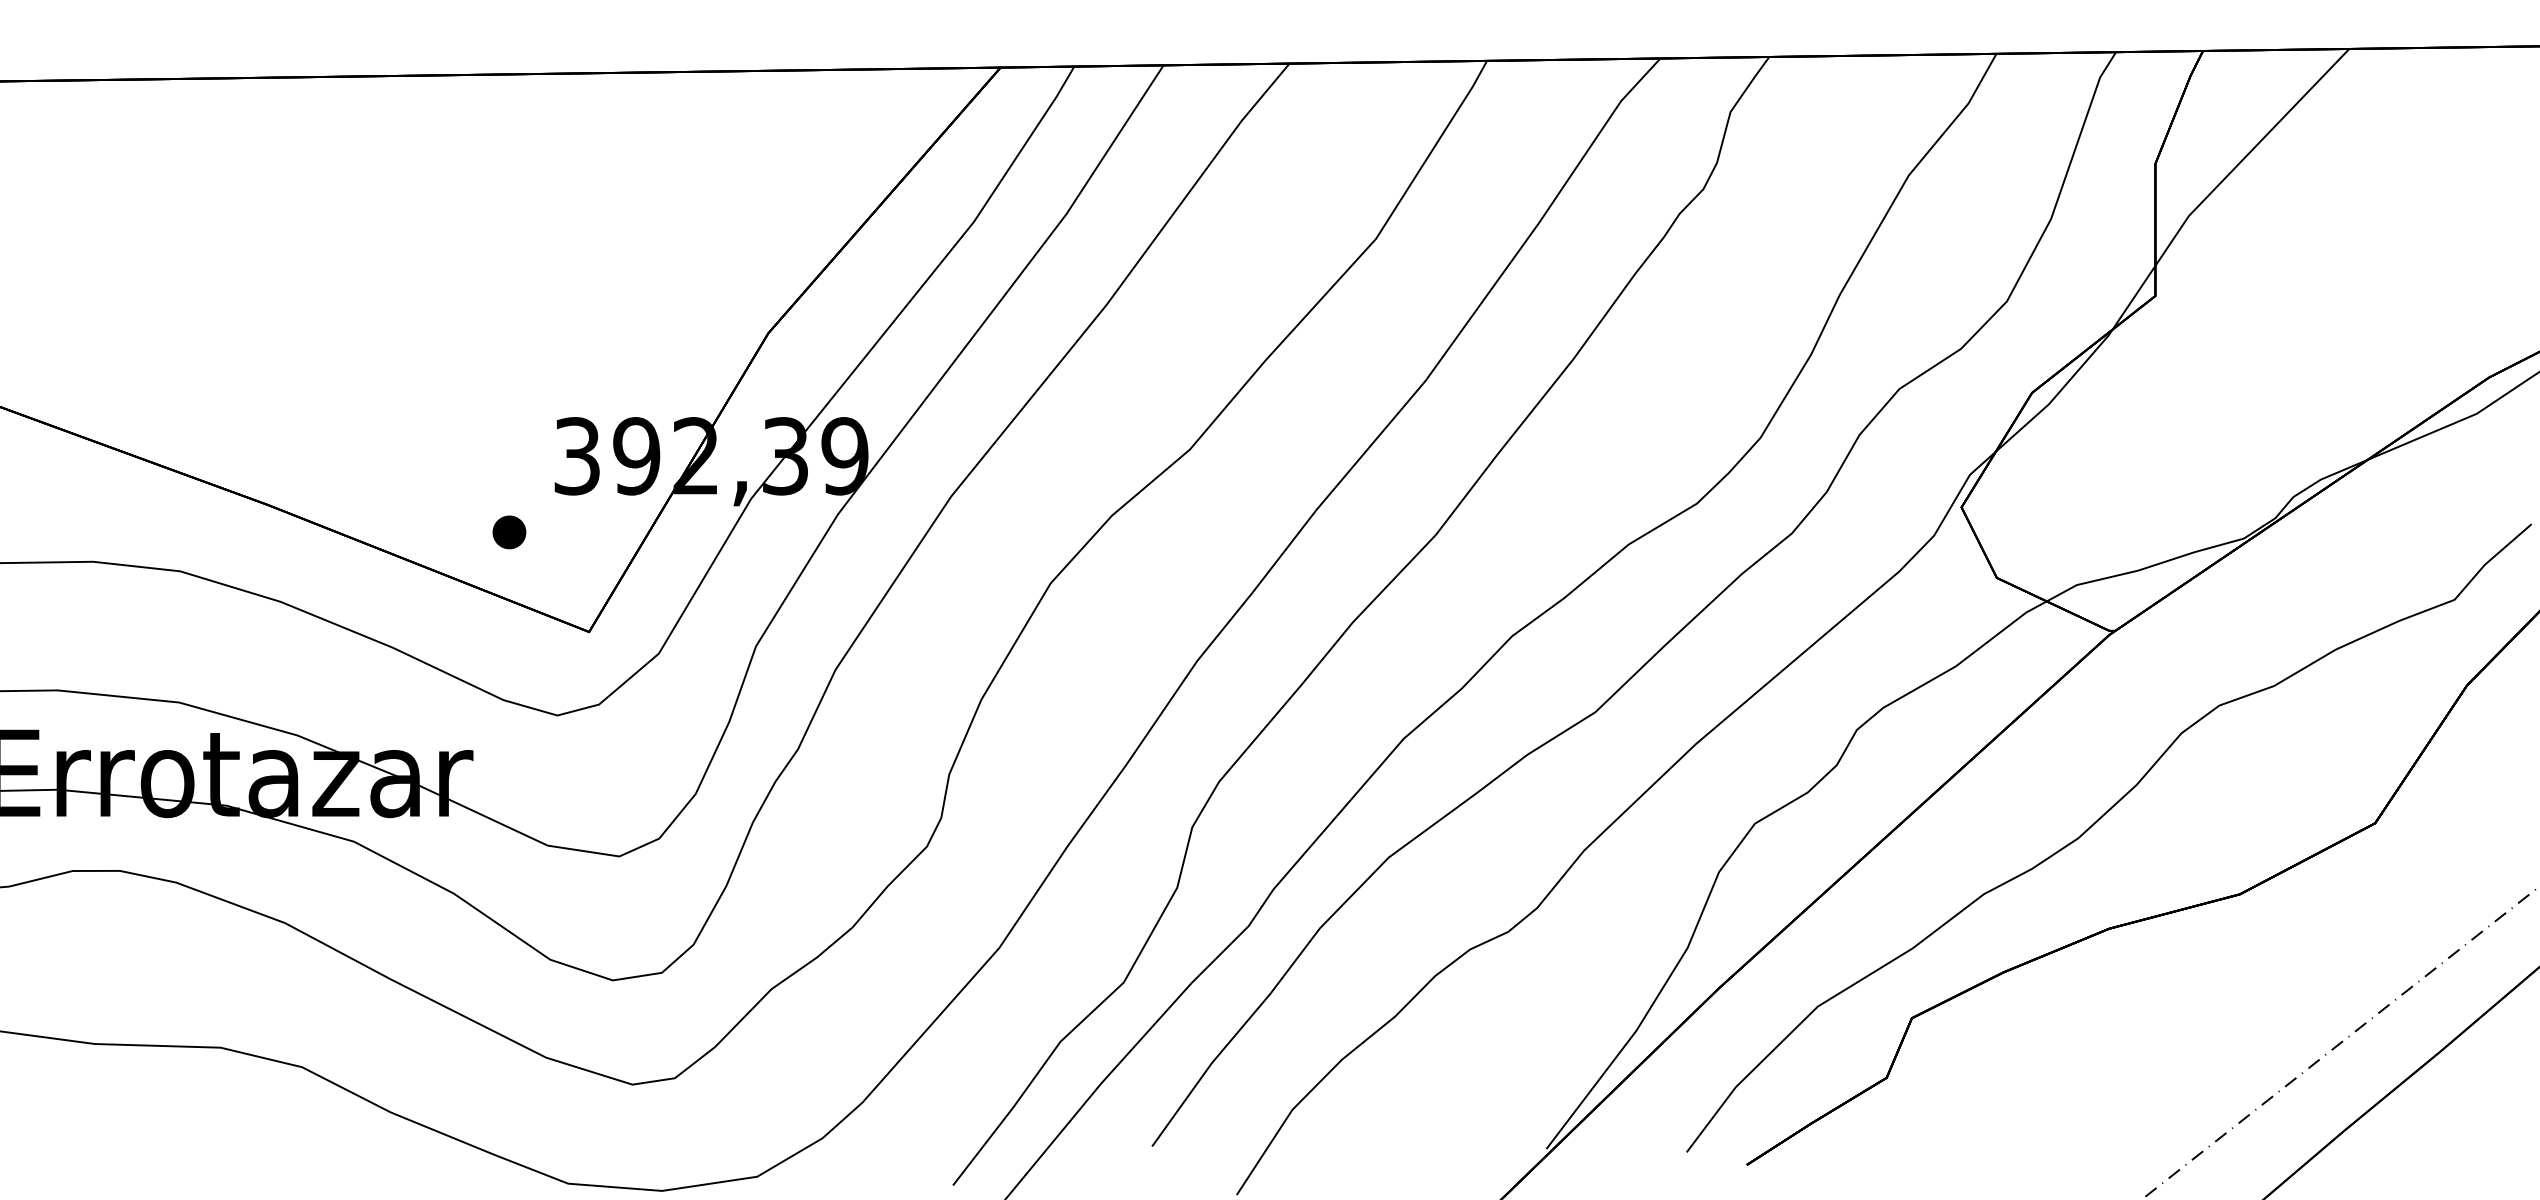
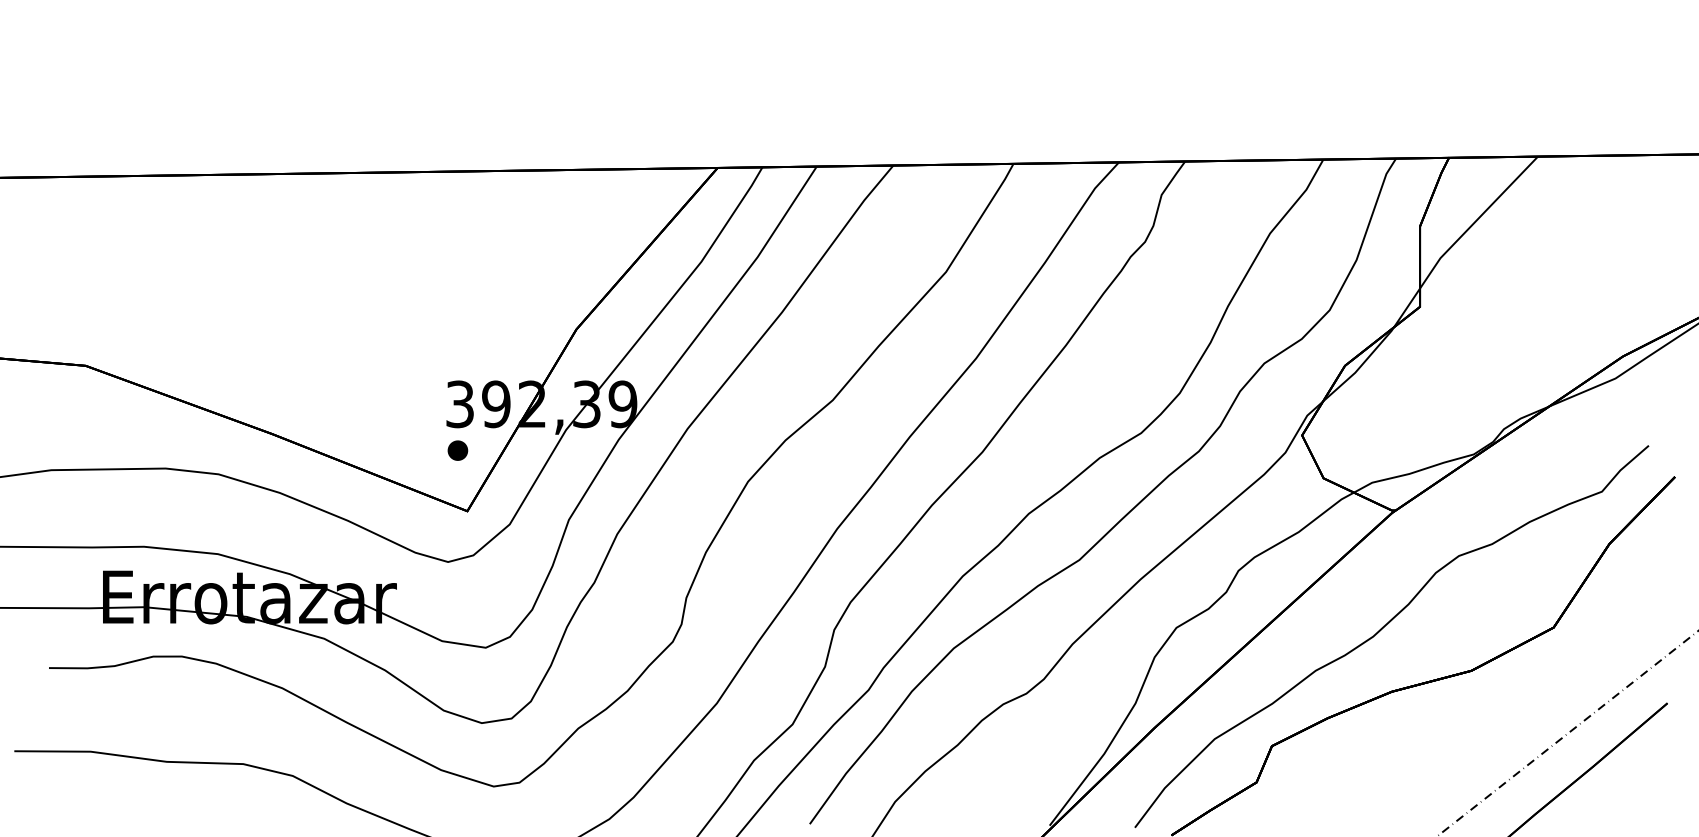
part: (508, 532) -> (457, 450), moved

